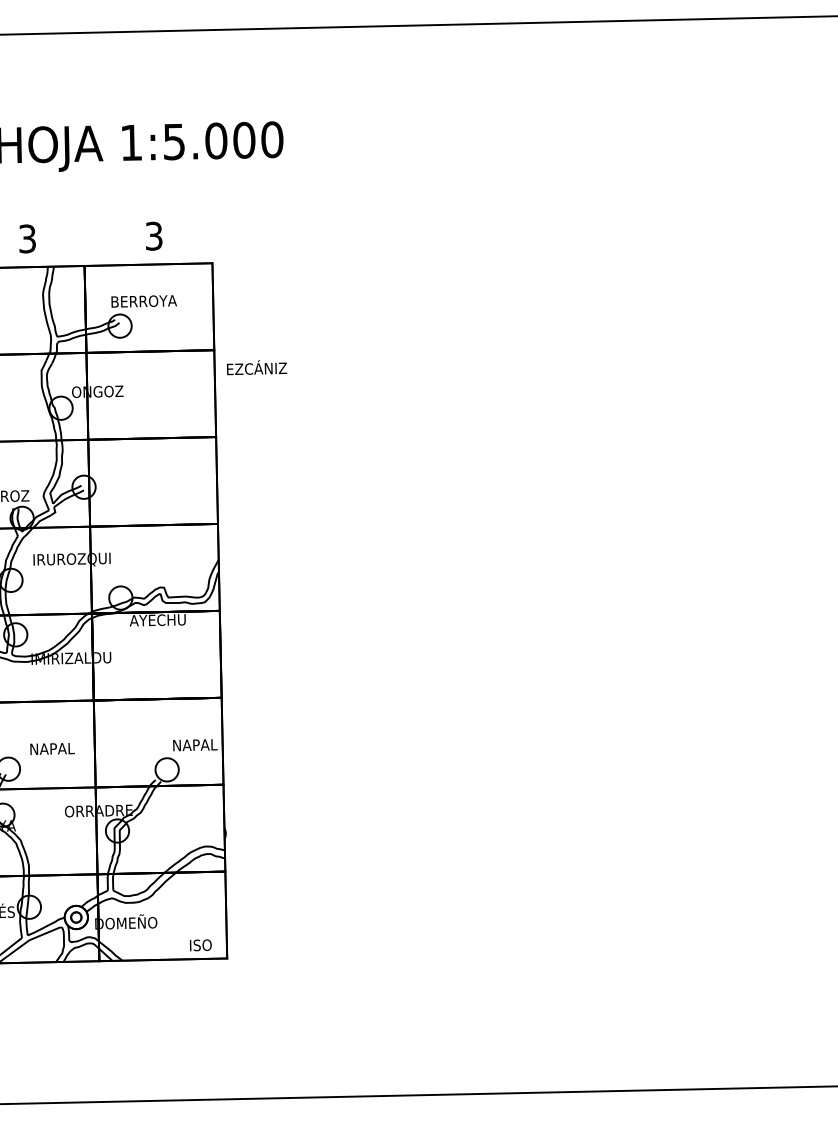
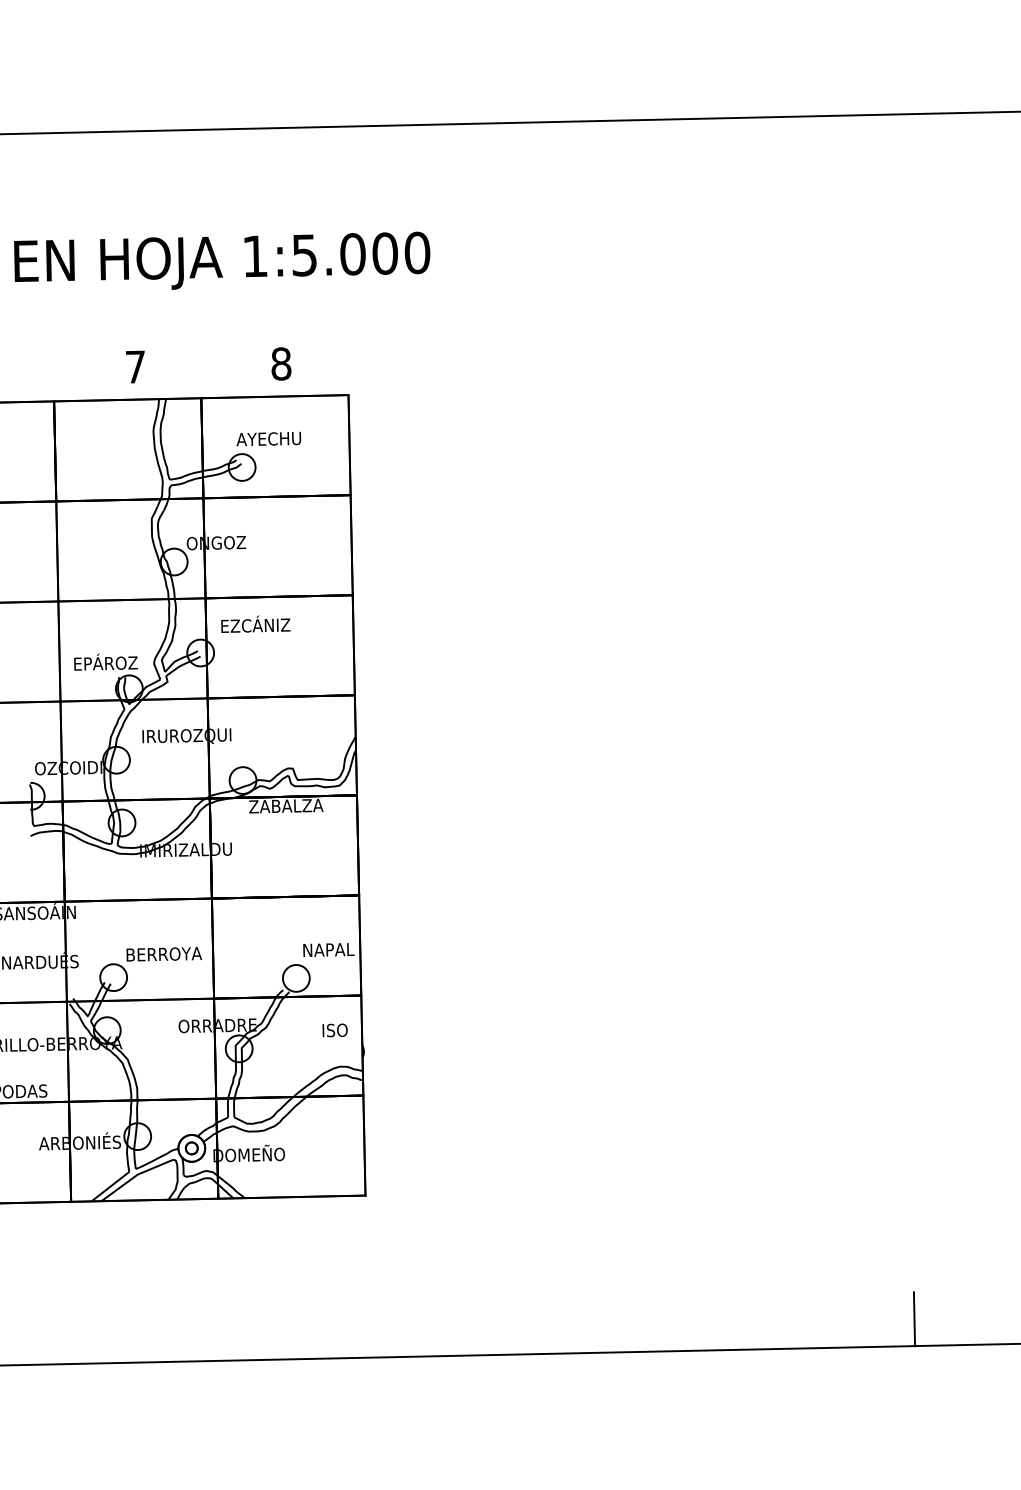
text: (154, 235) -> (281, 363), 3 -> 8
text: (27, 238) -> (135, 366), 3 -> 7
text: (143, 300) -> (269, 438), BERROYA -> AYECHU
text: (256, 366) -> (255, 623), moved
text: (158, 620) -> (286, 806), AYECHU -> ZABALZA
text: (52, 749) -> (164, 954), NAPAL -> BERROYA
text: (200, 945) -> (334, 1030), moved
line: (704, 1066) -> (914, 1319), added

